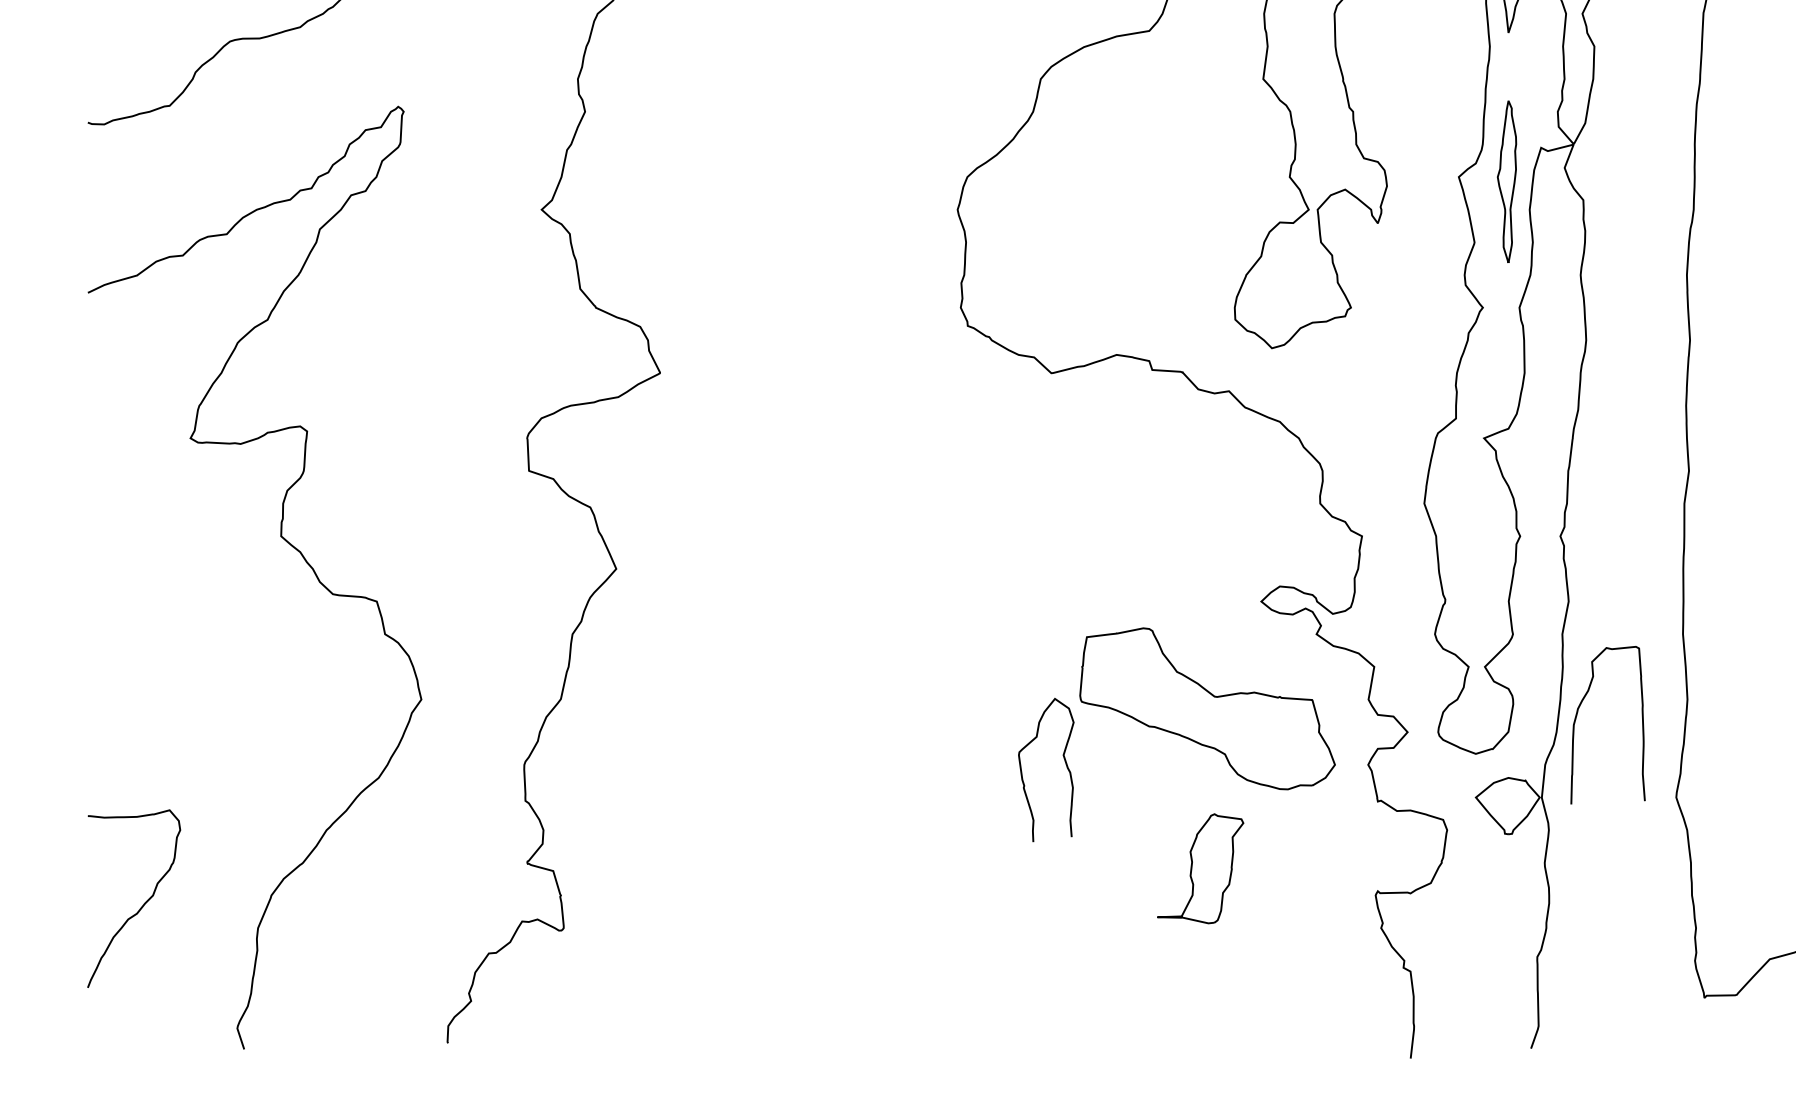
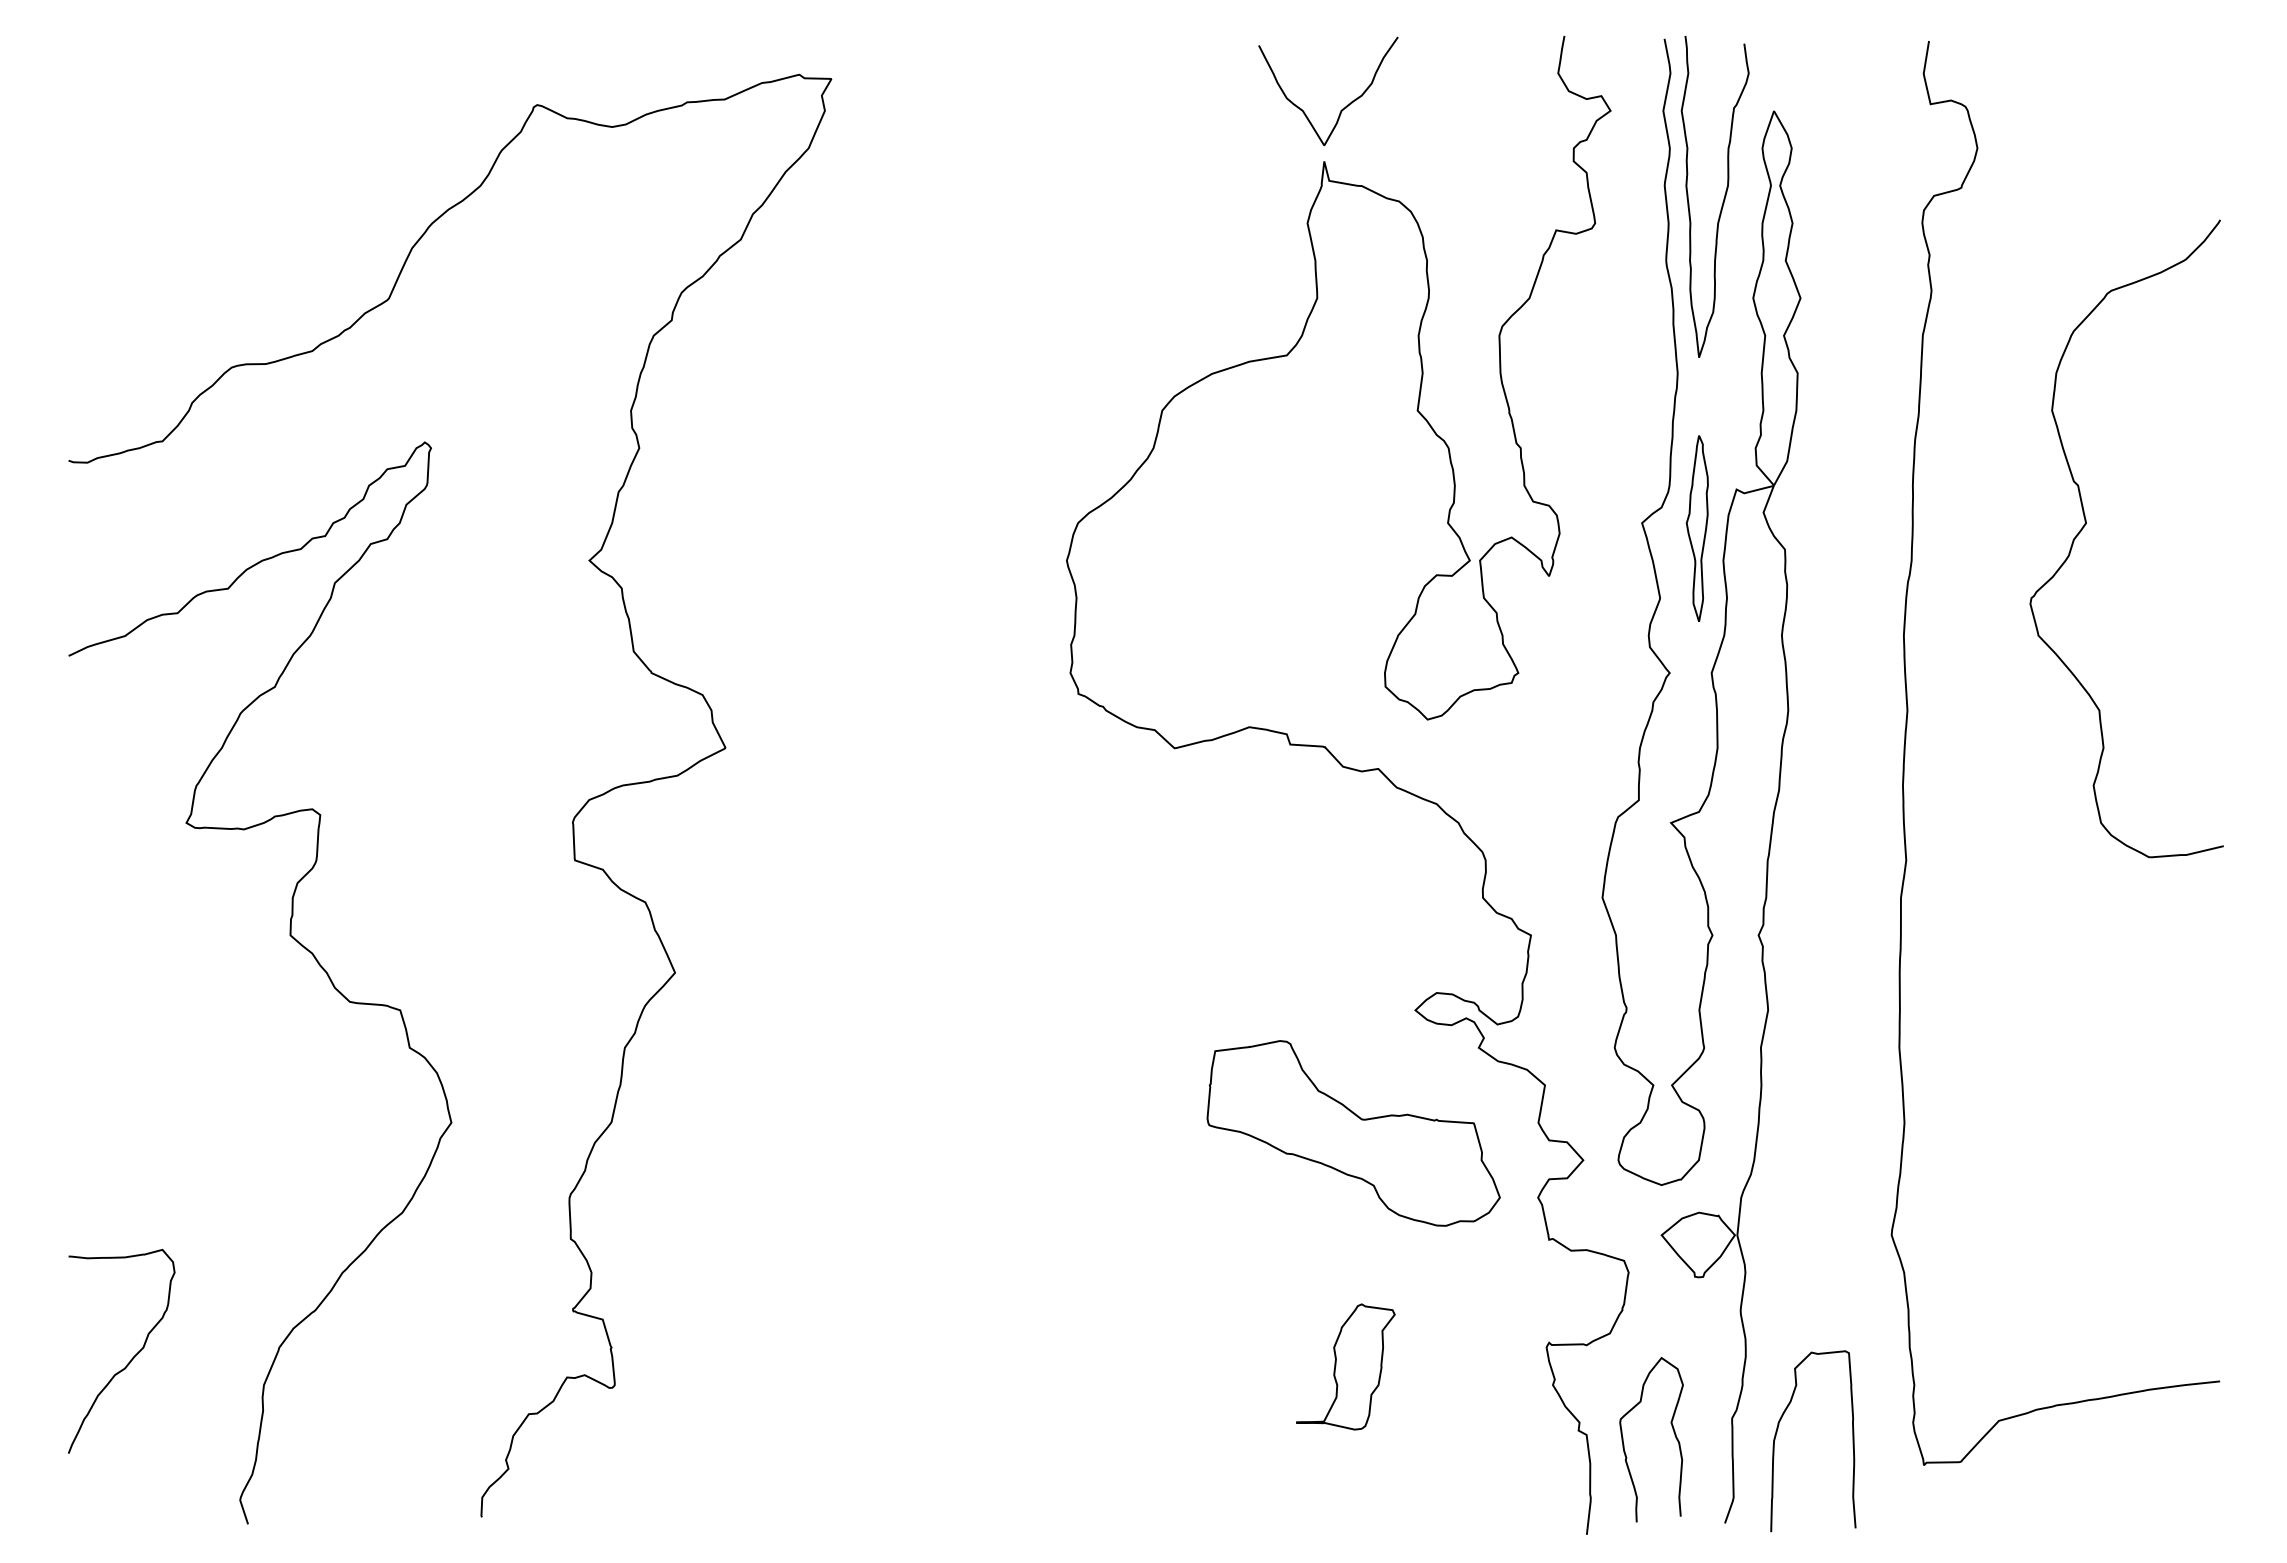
curve: (1577, 715) -> (1778, 1429), moved
curve: (1065, 763) -> (1673, 1432), moved
part: (1200, 868) -> (1345, 1366), moved

